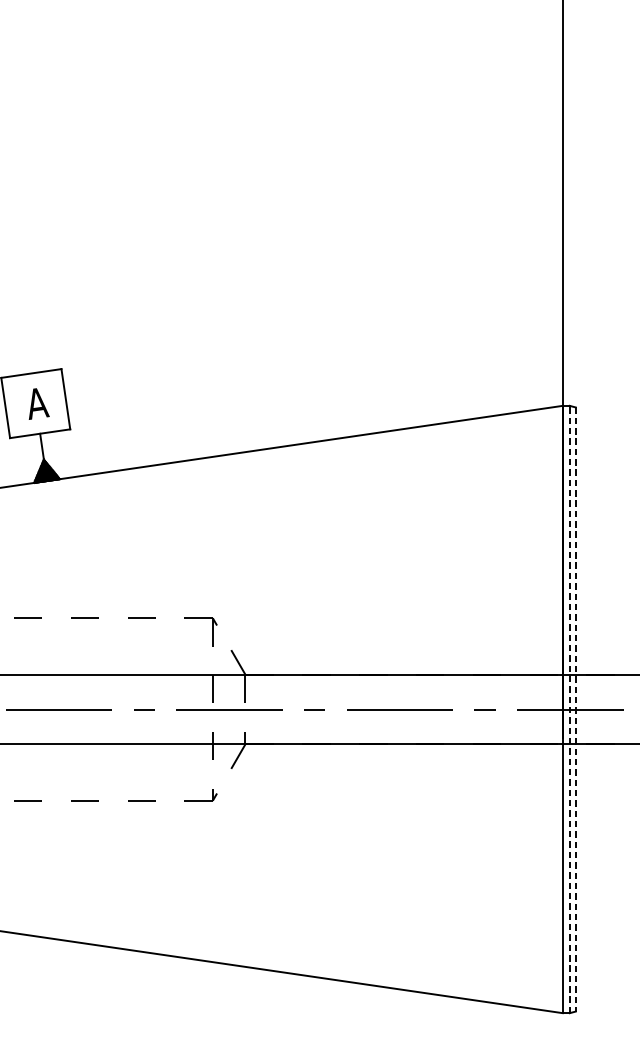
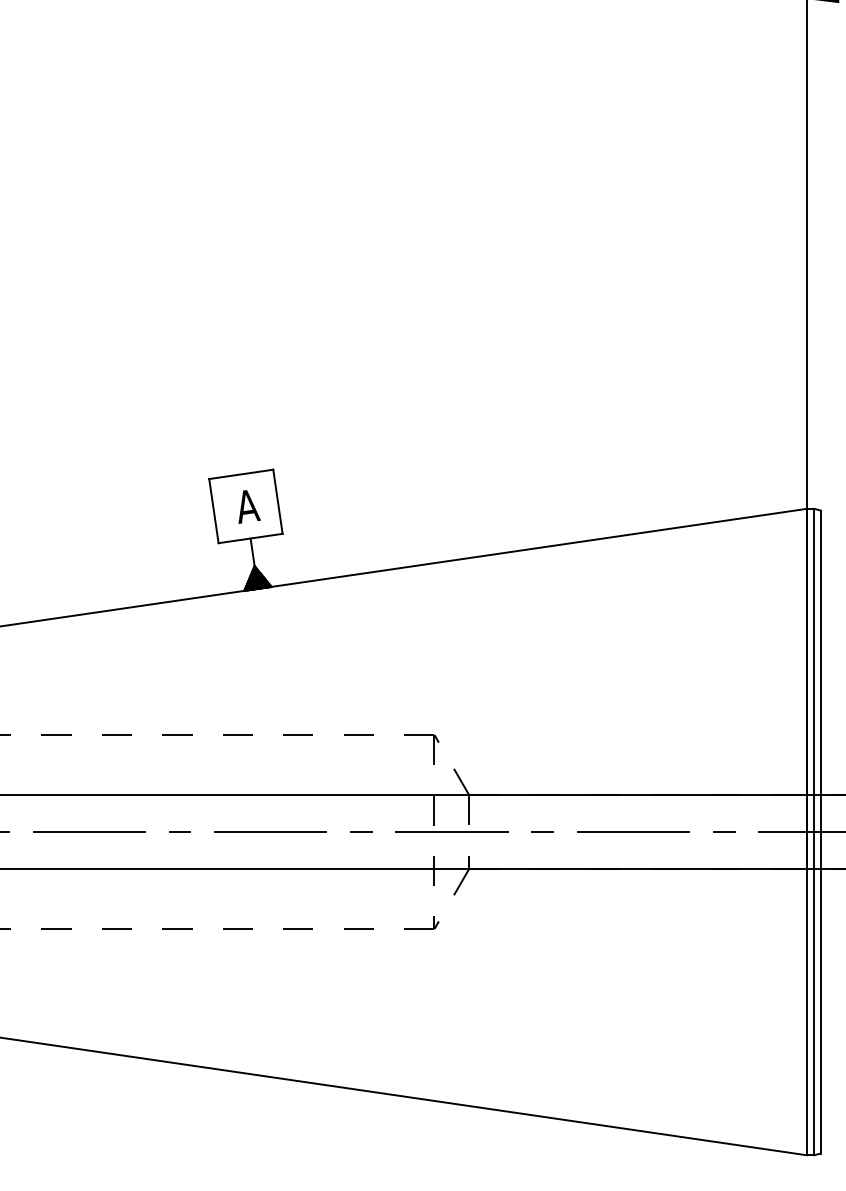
line: (569, 708) -> (814, 831), dashed -> solid
line: (575, 709) -> (820, 832), dashed -> solid

